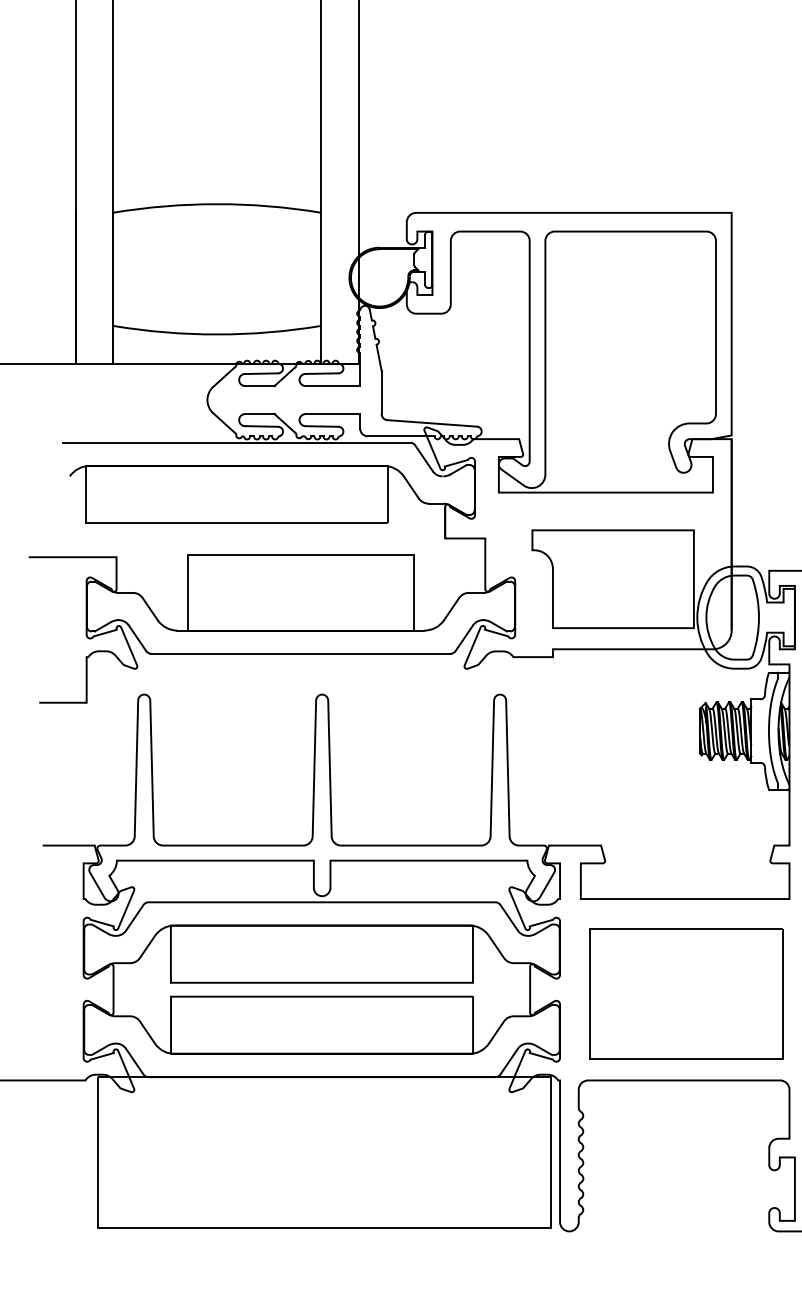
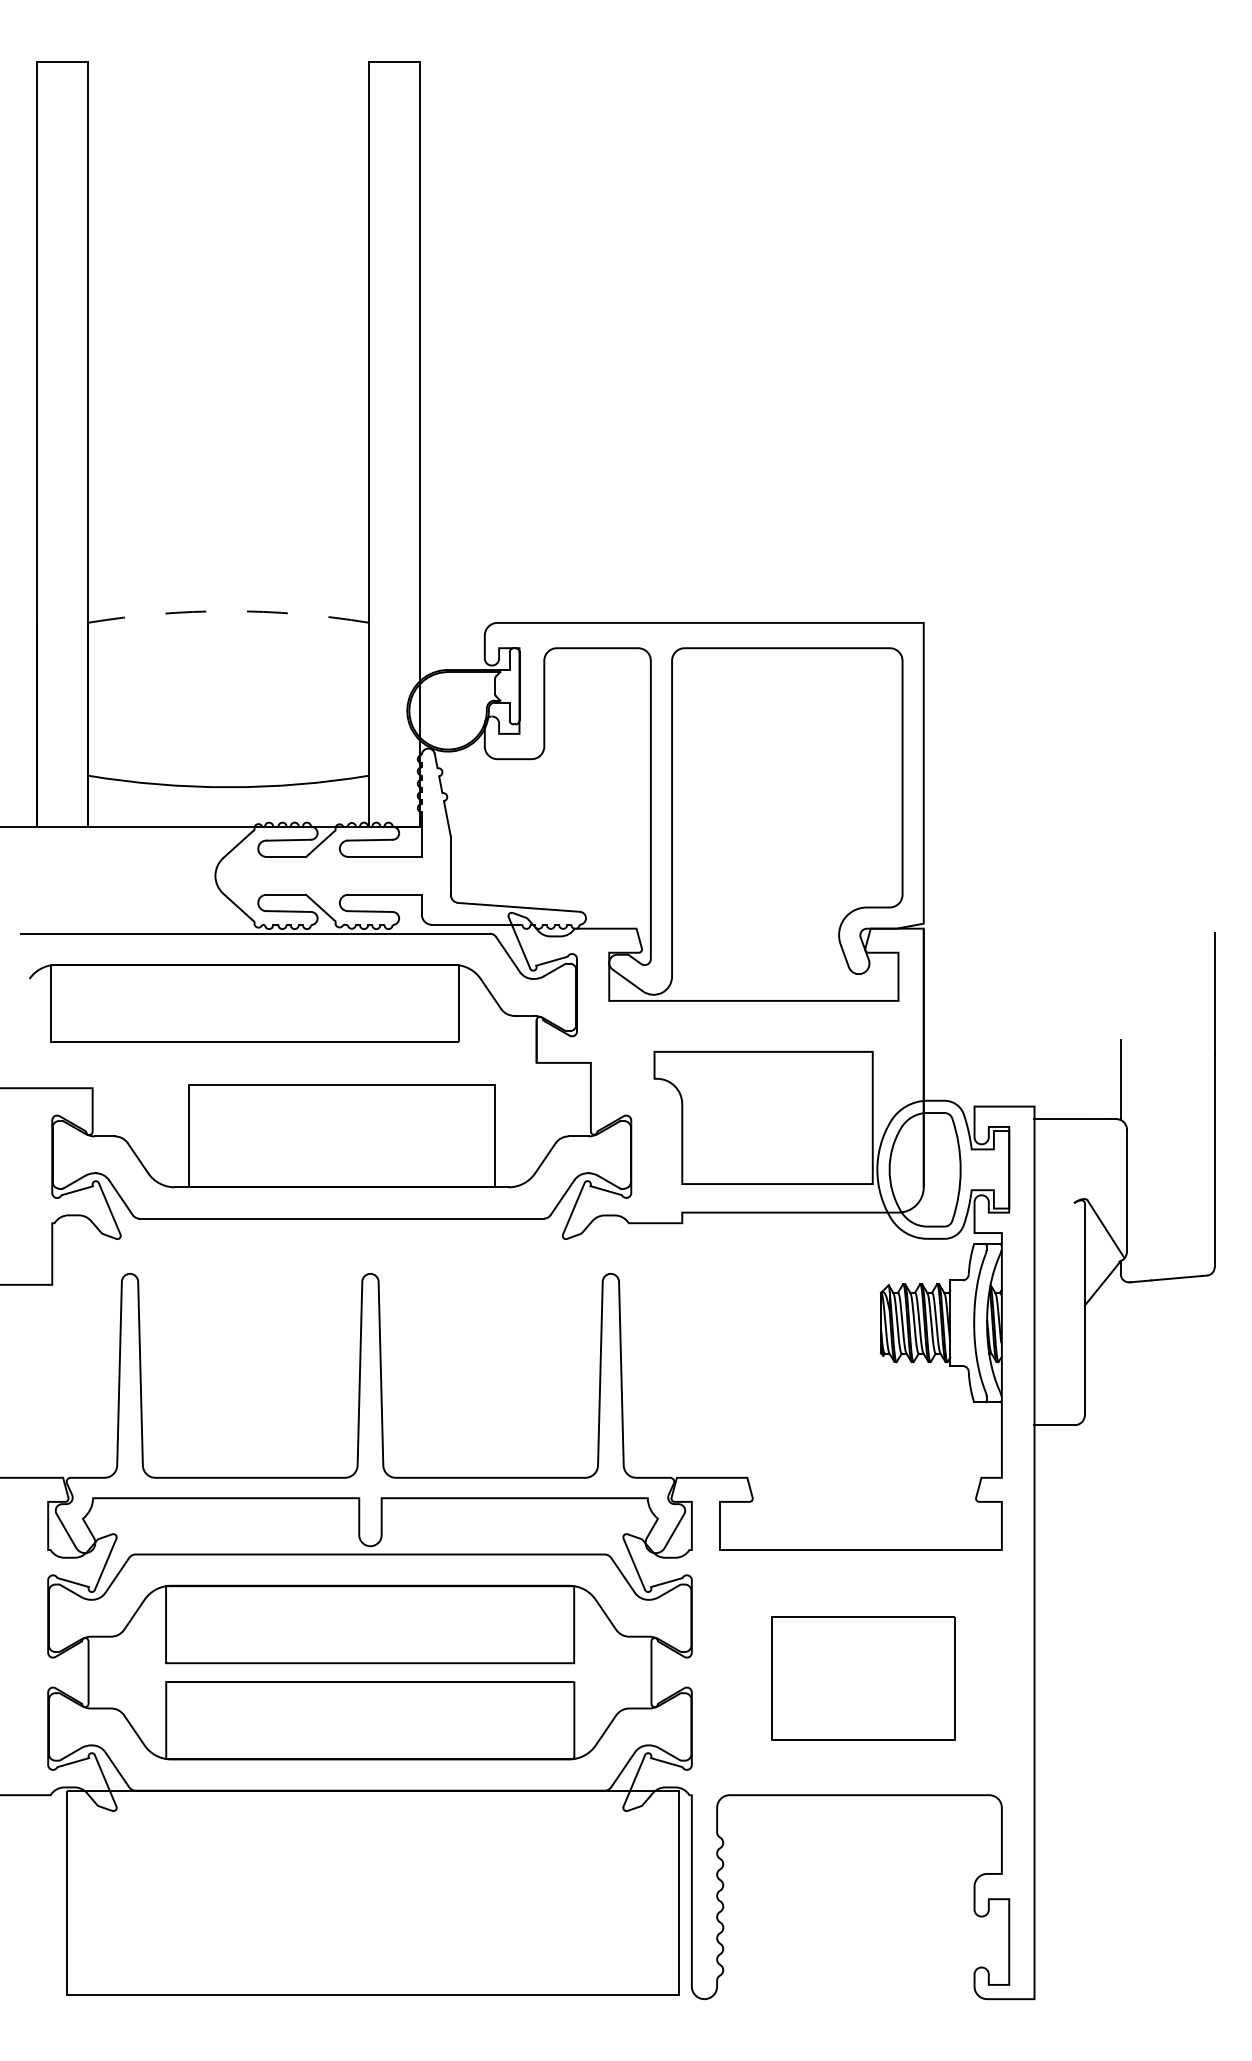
arc: (217, 204) -> (228, 611), solid -> dashed
part: (687, 994) -> (863, 1678), size x0.7

